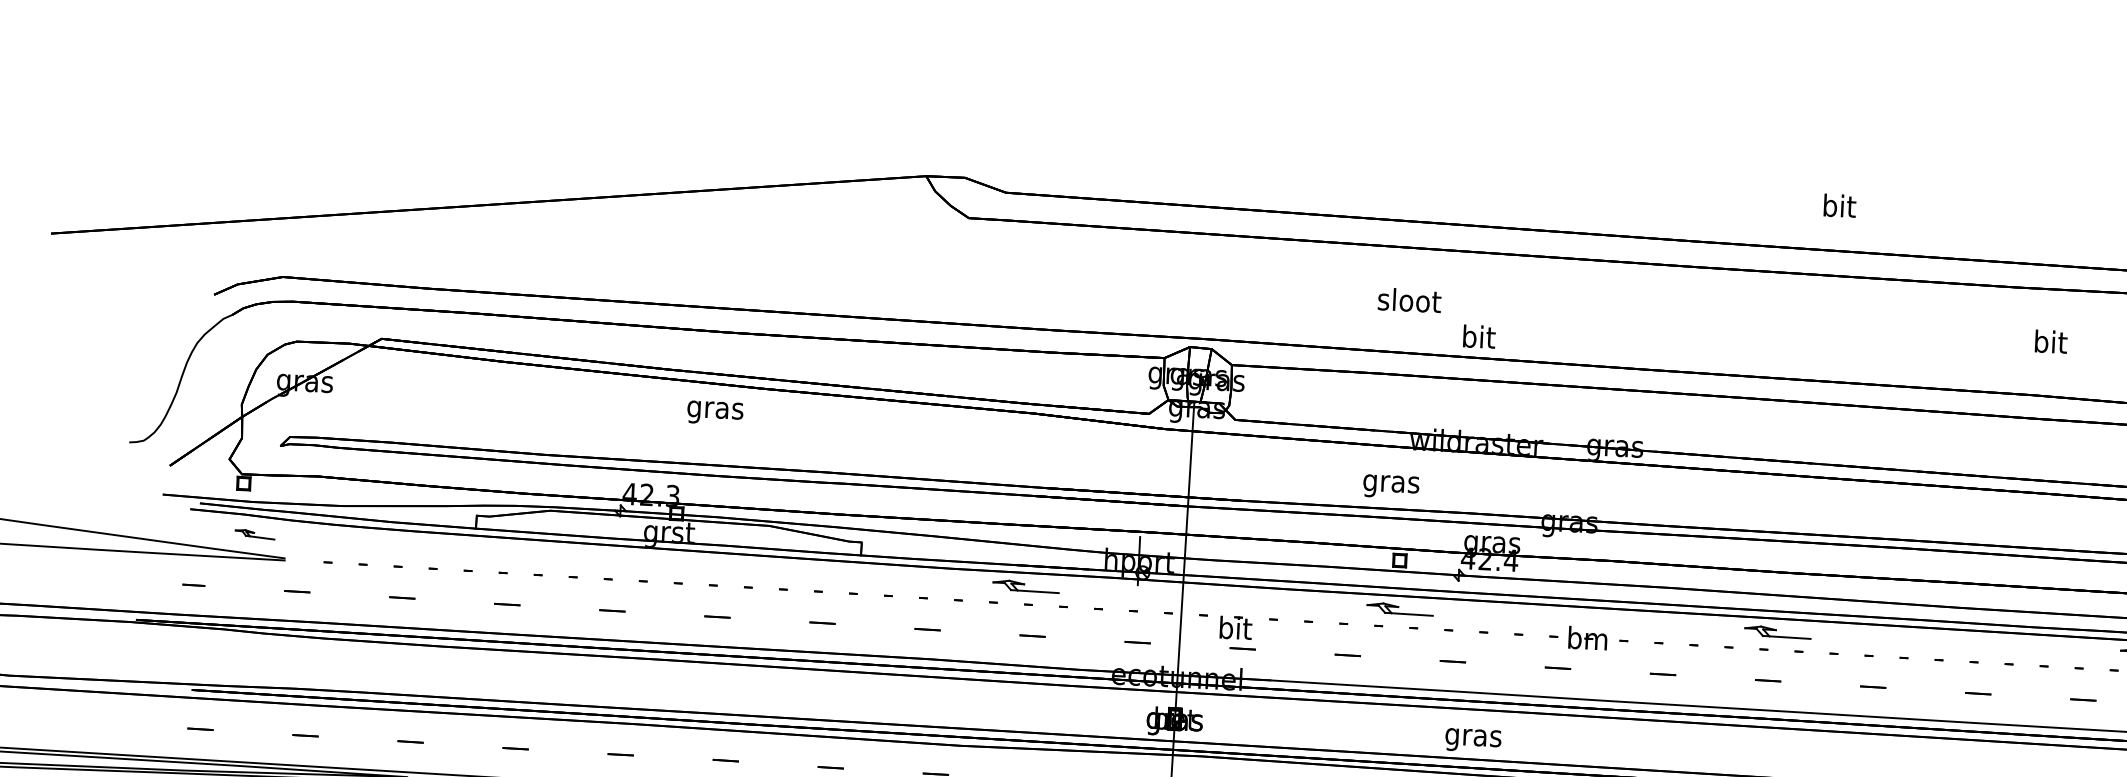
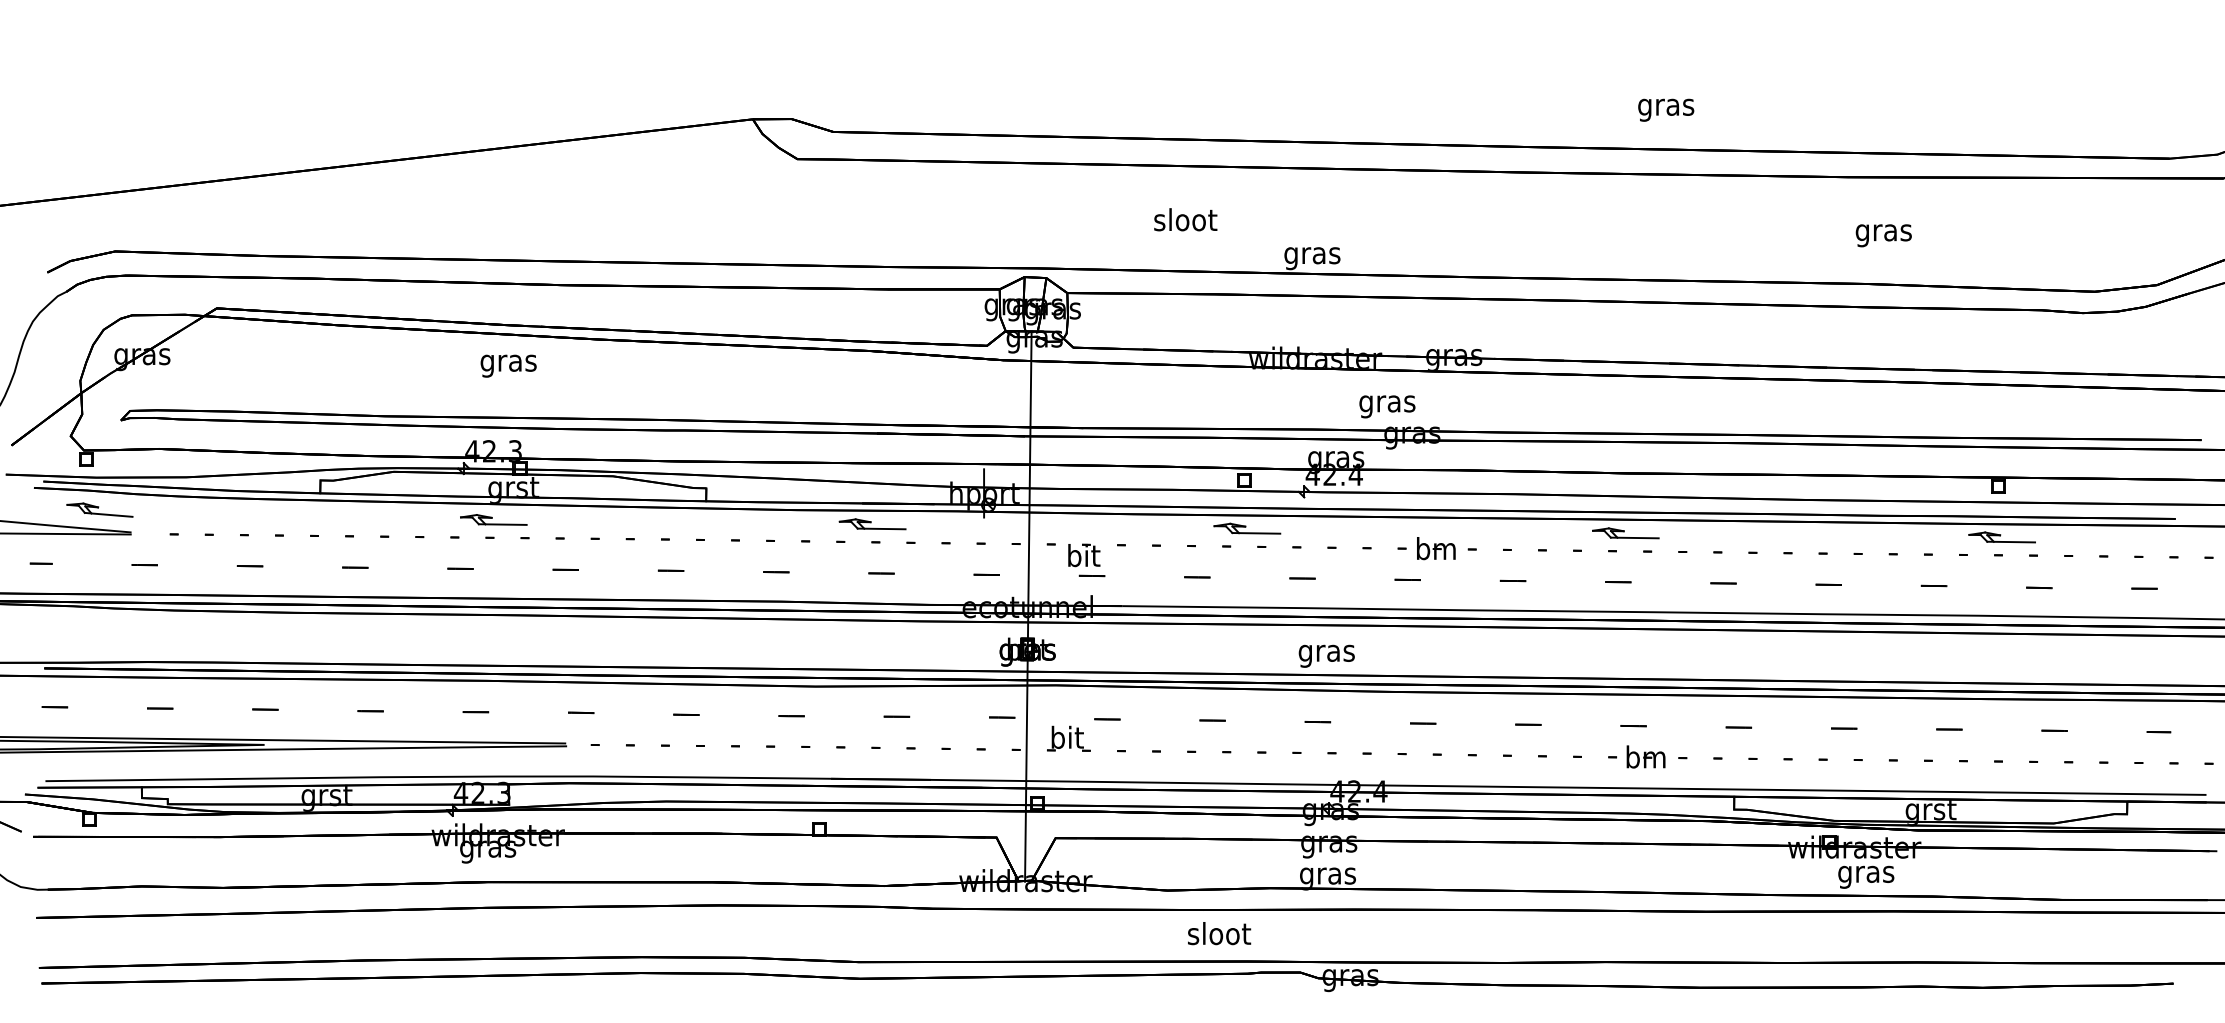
text: (1839, 208) -> (1666, 106), bit -> gras
text: (1409, 300) -> (1185, 219), moved
text: (1478, 339) -> (1312, 255), bit -> gras
text: (2050, 344) -> (1883, 232), bit -> gras
text: (715, 412) -> (508, 365), moved
text: (1391, 486) -> (1387, 406), moved
part: (254, 533) -> (99, 509), size x1.67
part: (647, 563) -> (493, 519), added

